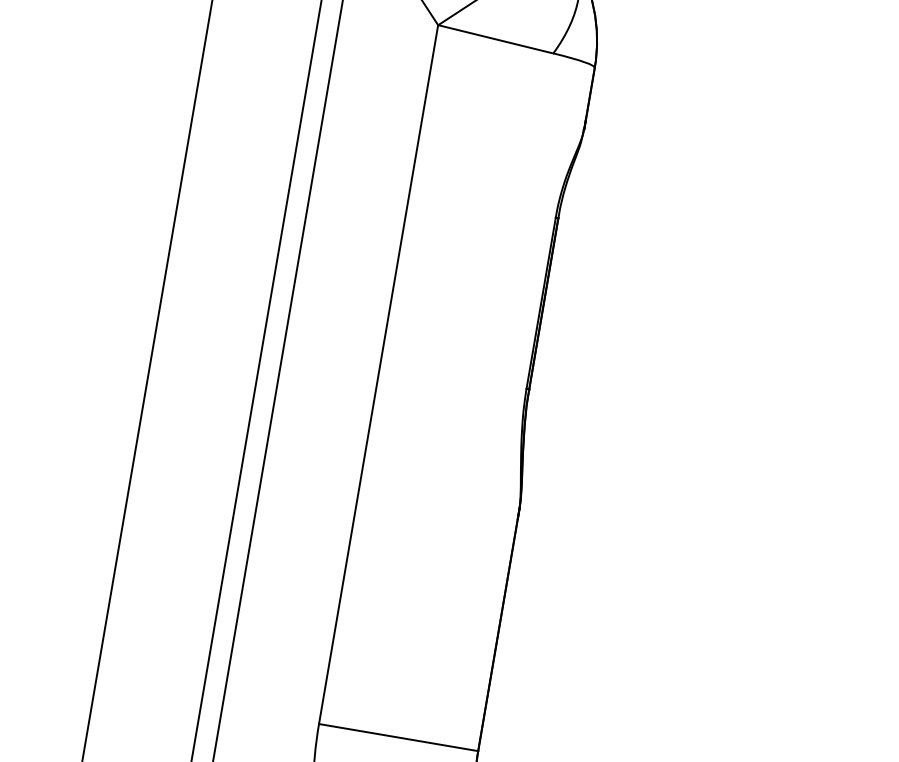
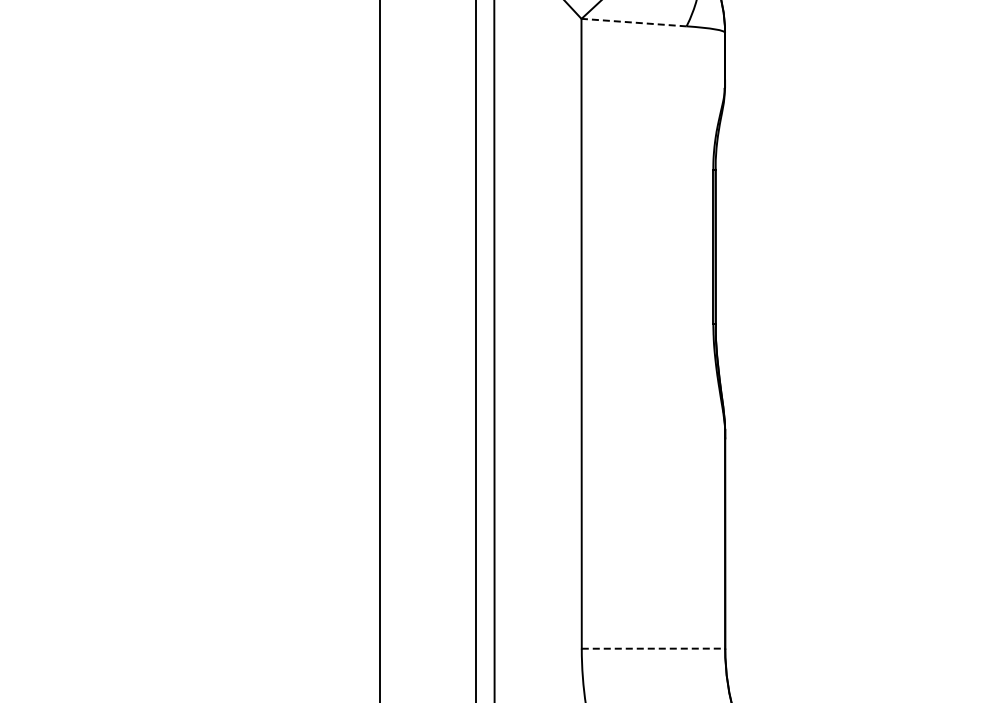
line: (496, 39) -> (634, 22), solid -> dashed
line: (398, 737) -> (653, 648), solid -> dashed

